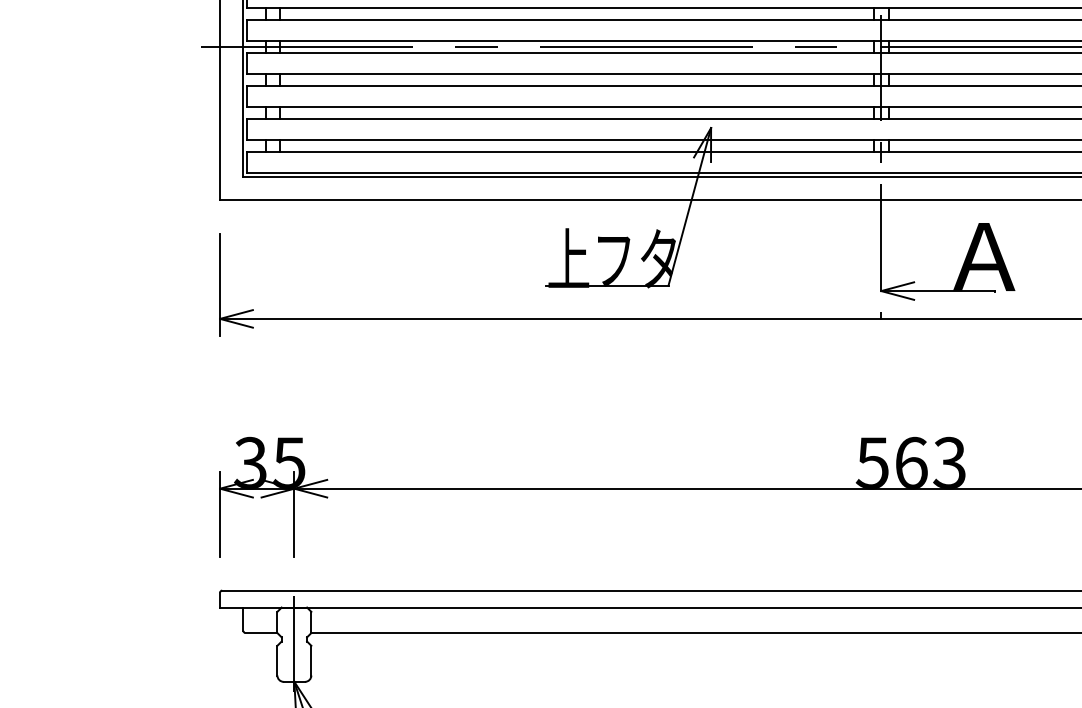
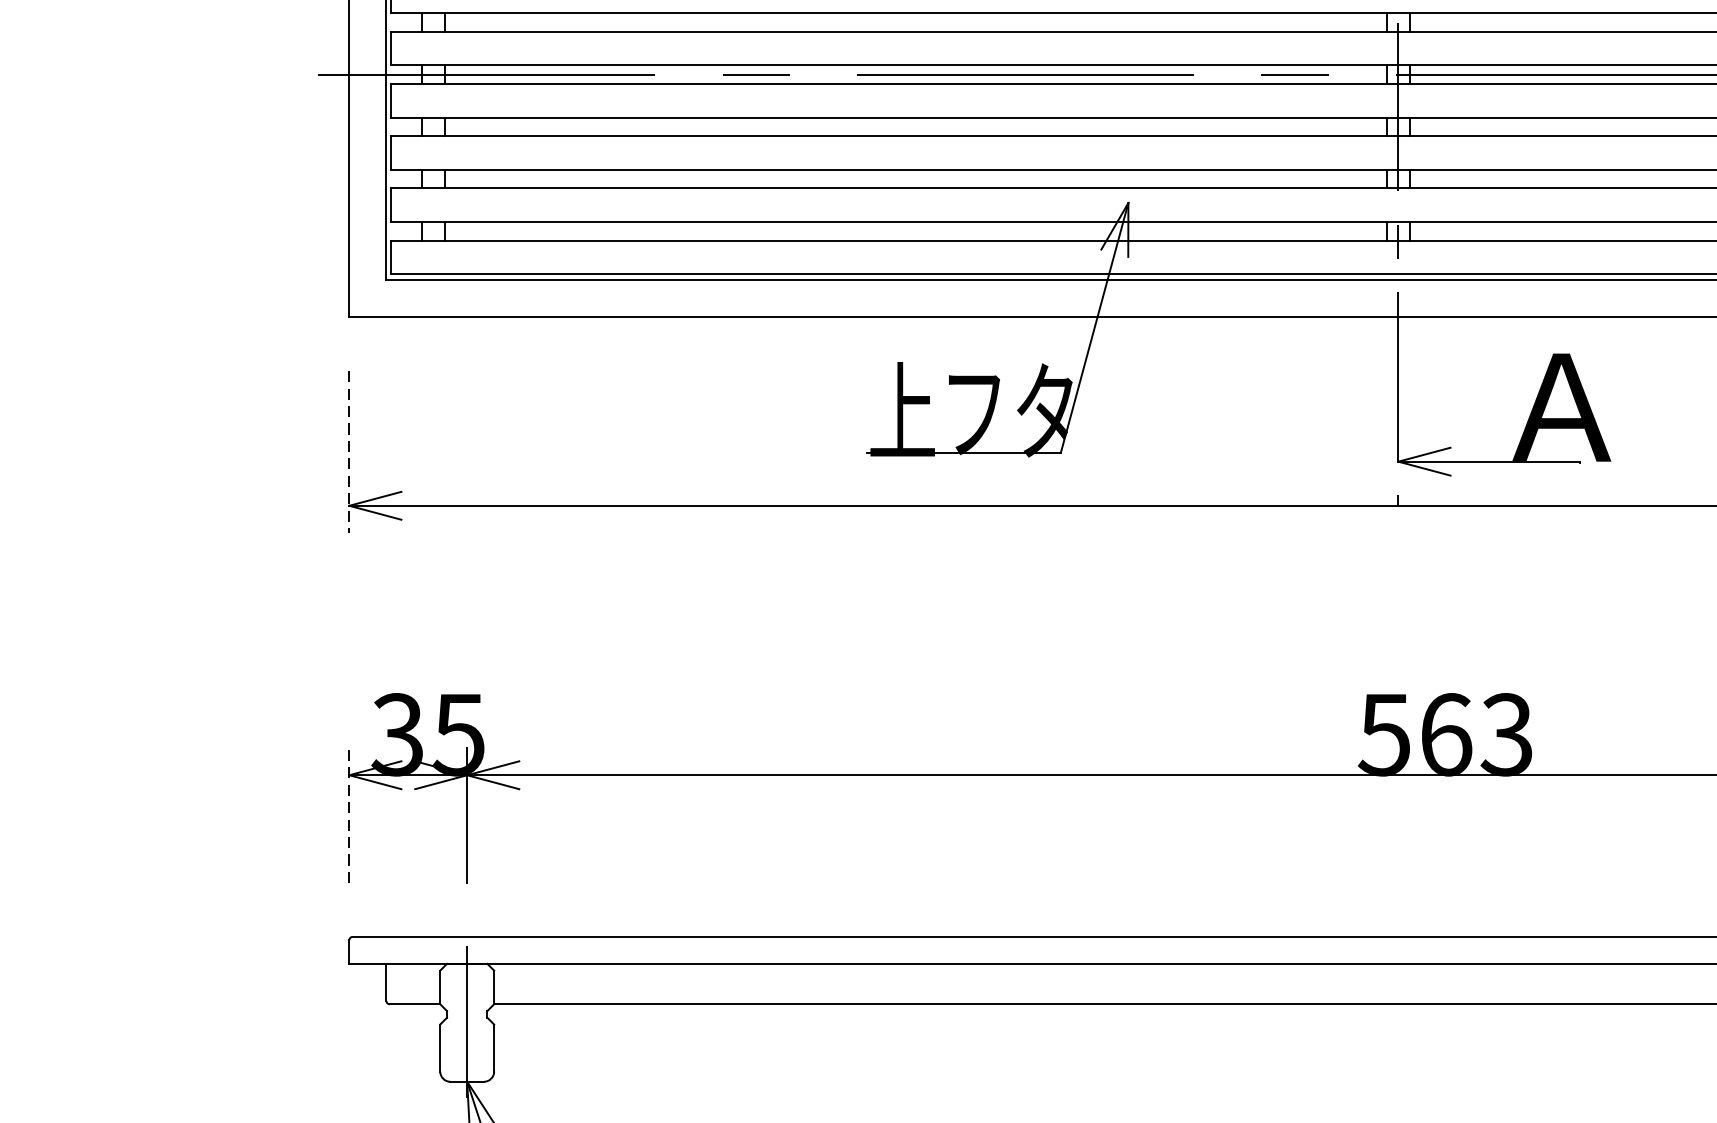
line: (220, 284) -> (349, 451), solid -> dashed
line: (220, 513) -> (349, 814), solid -> dashed

